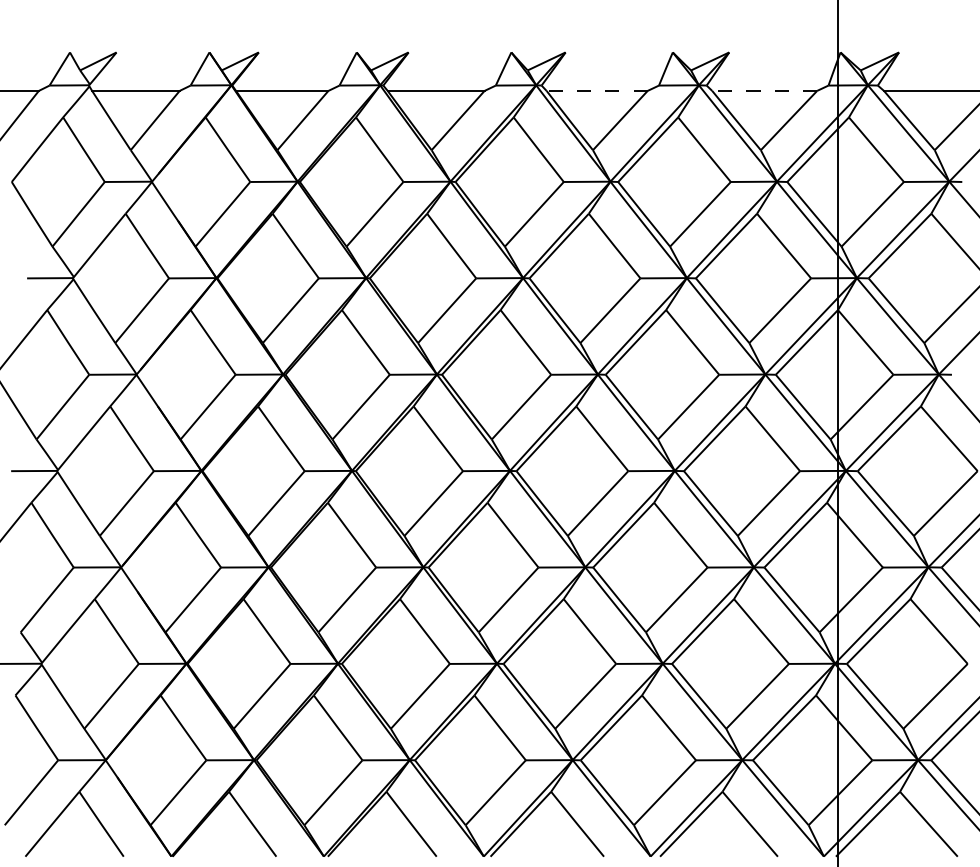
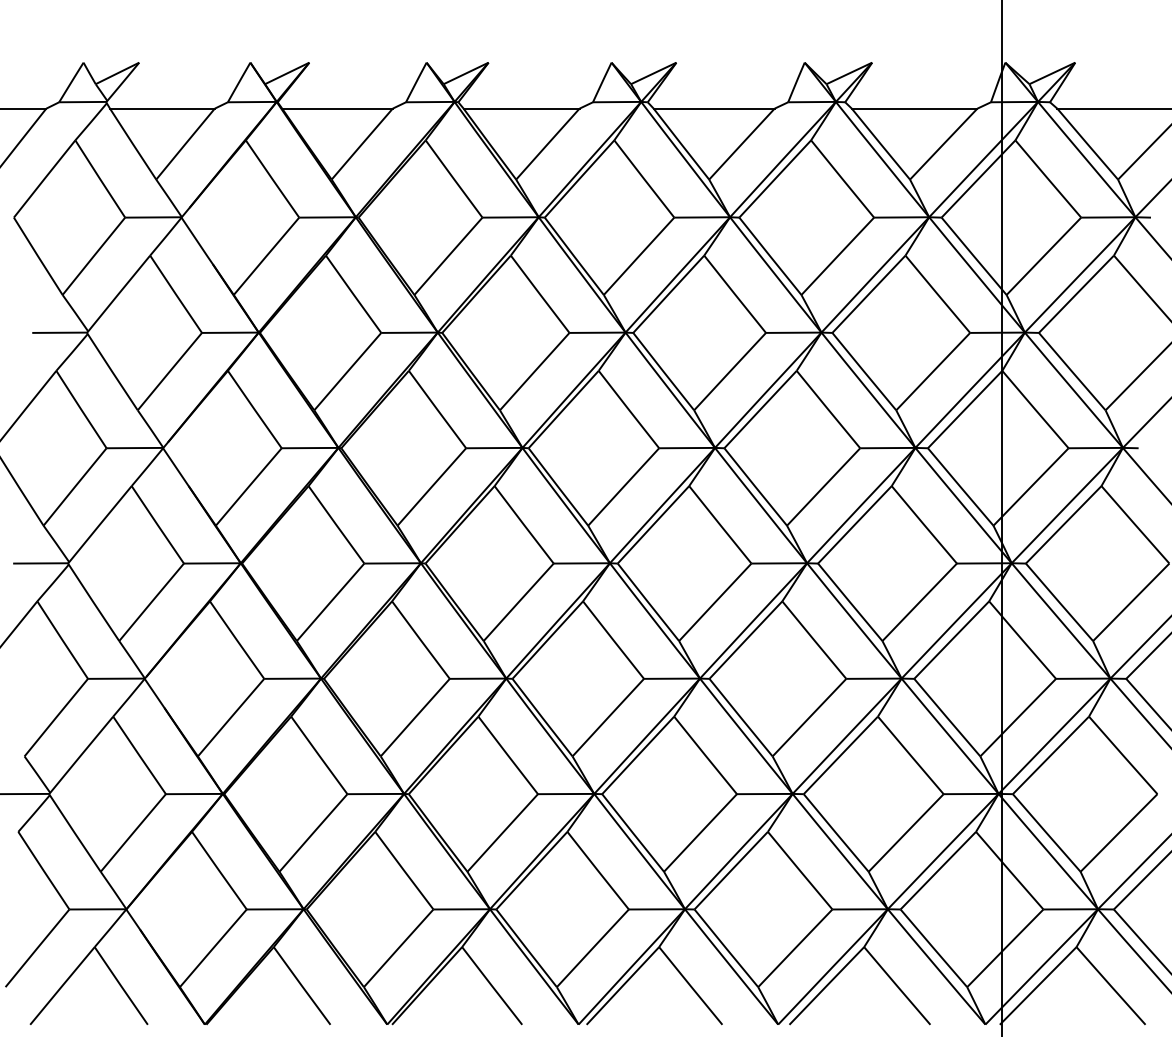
line: (597, 90) -> (714, 108), dashed -> solid
line: (764, 90) -> (914, 108), dashed -> solid

